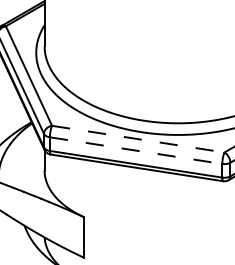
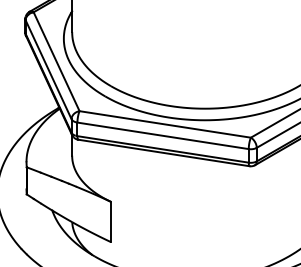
line: (138, 139) -> (165, 124), dashed -> solid
line: (136, 150) -> (163, 135), dashed -> solid

